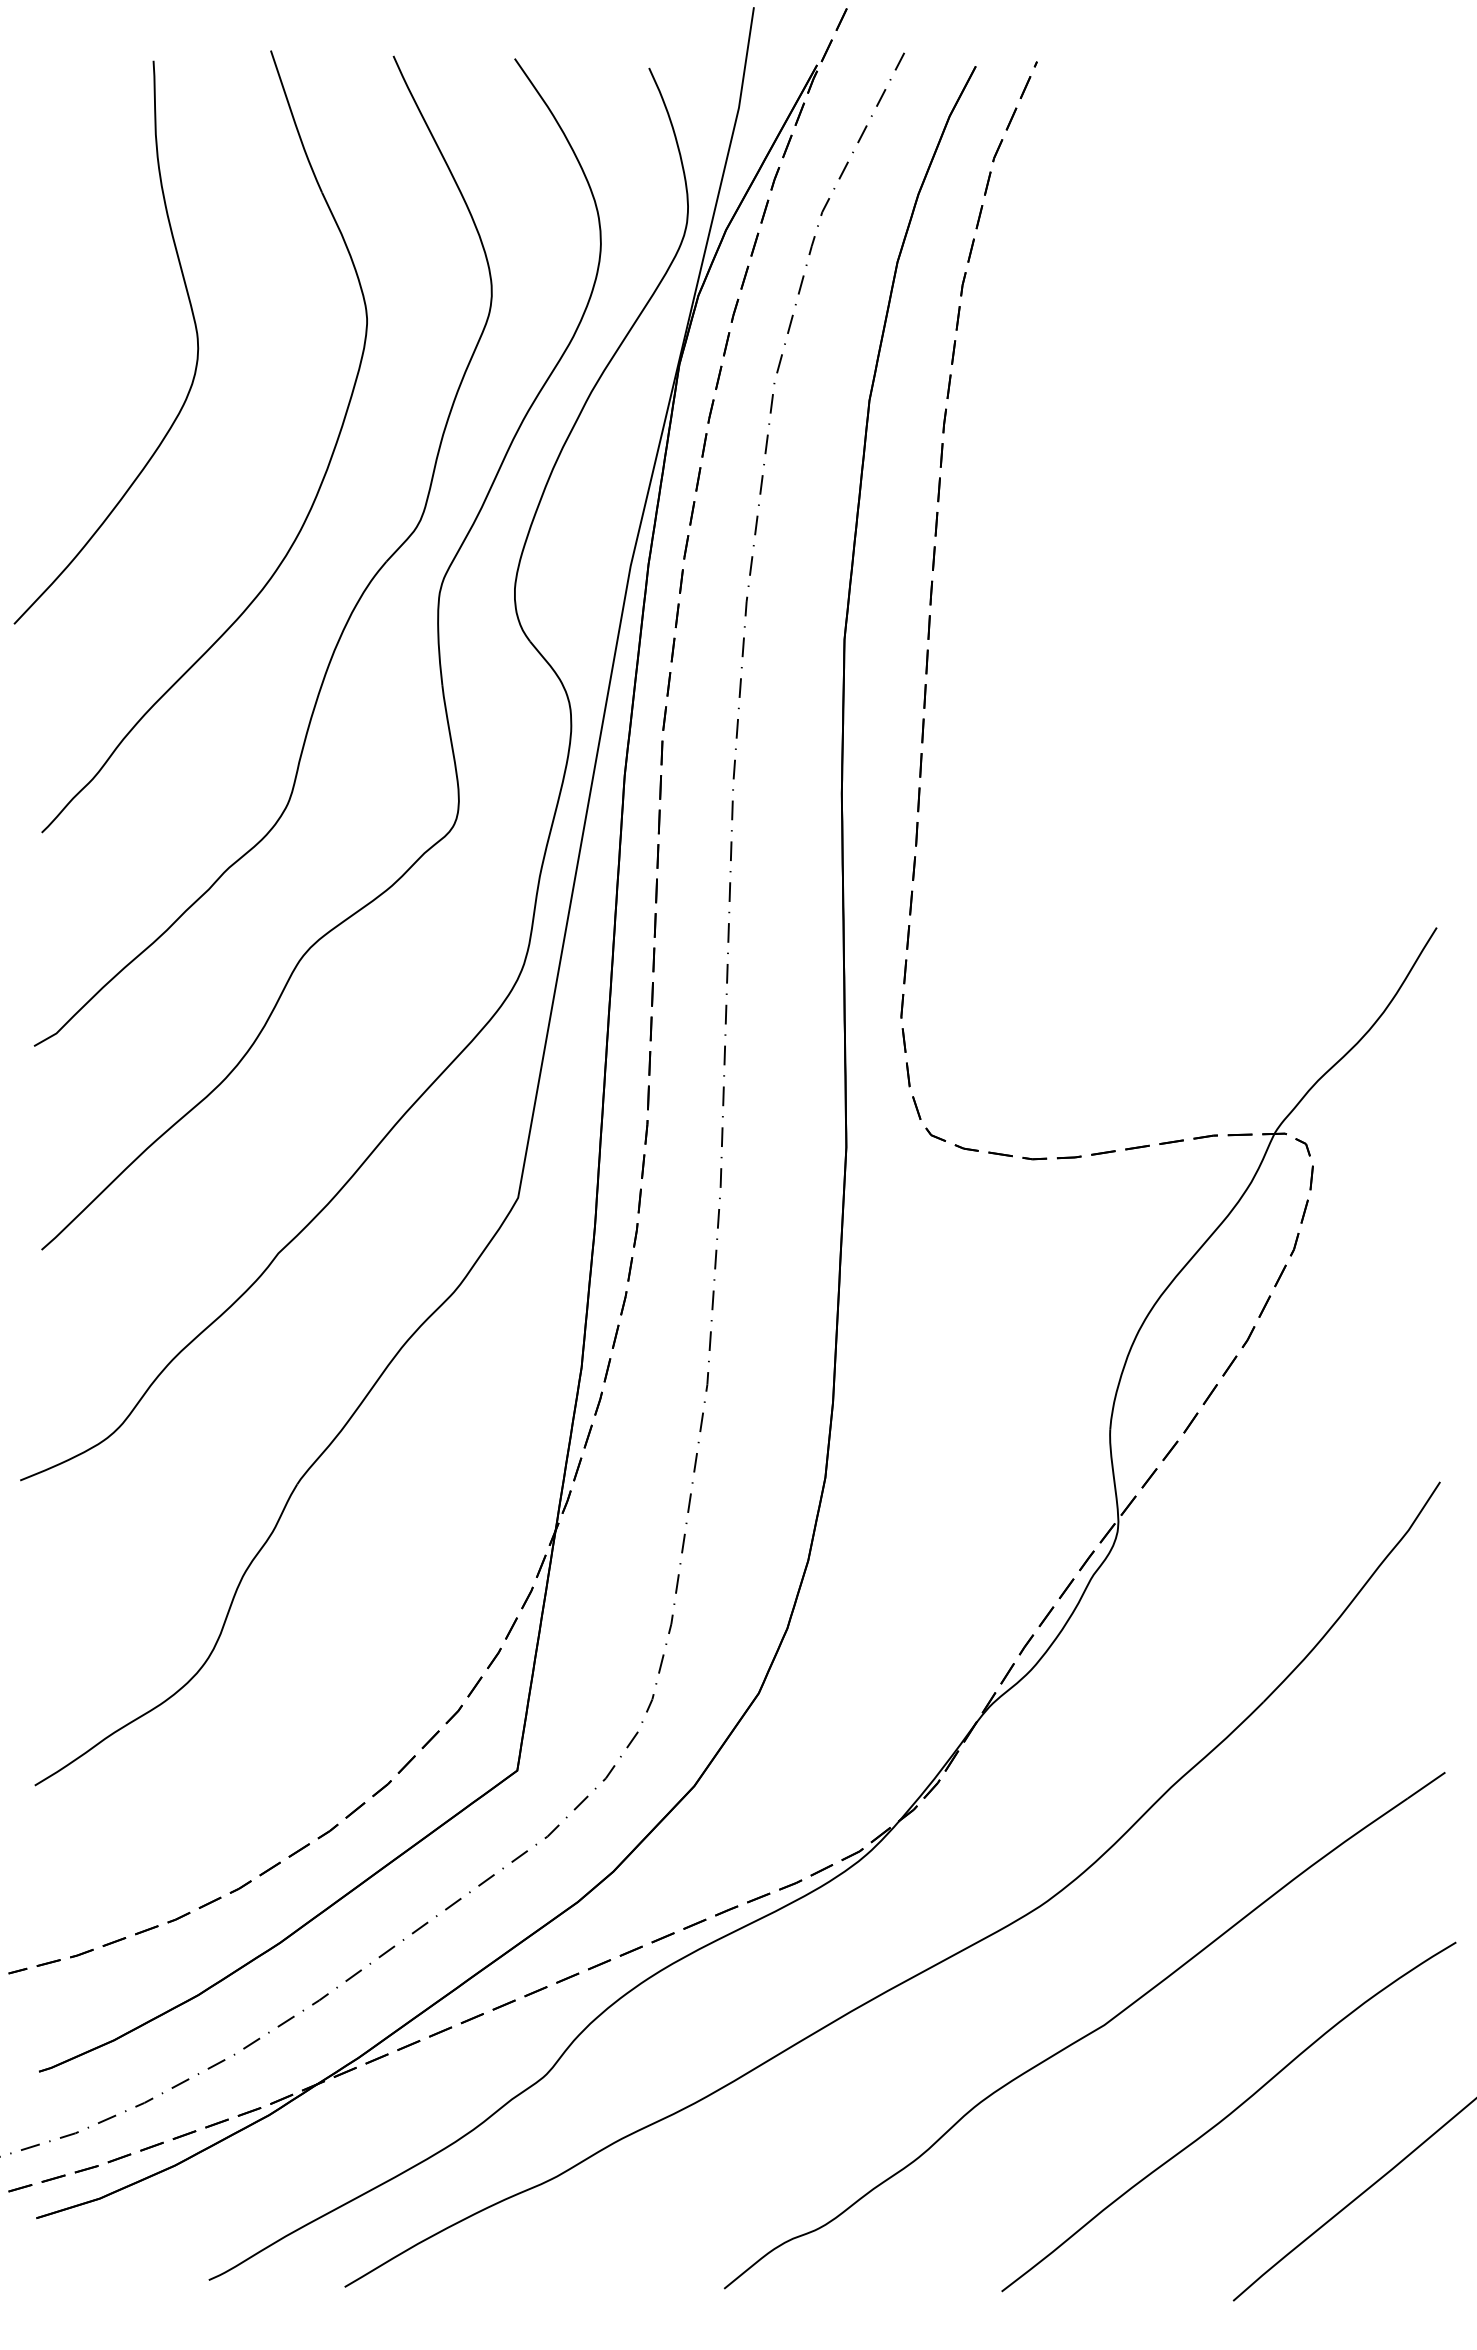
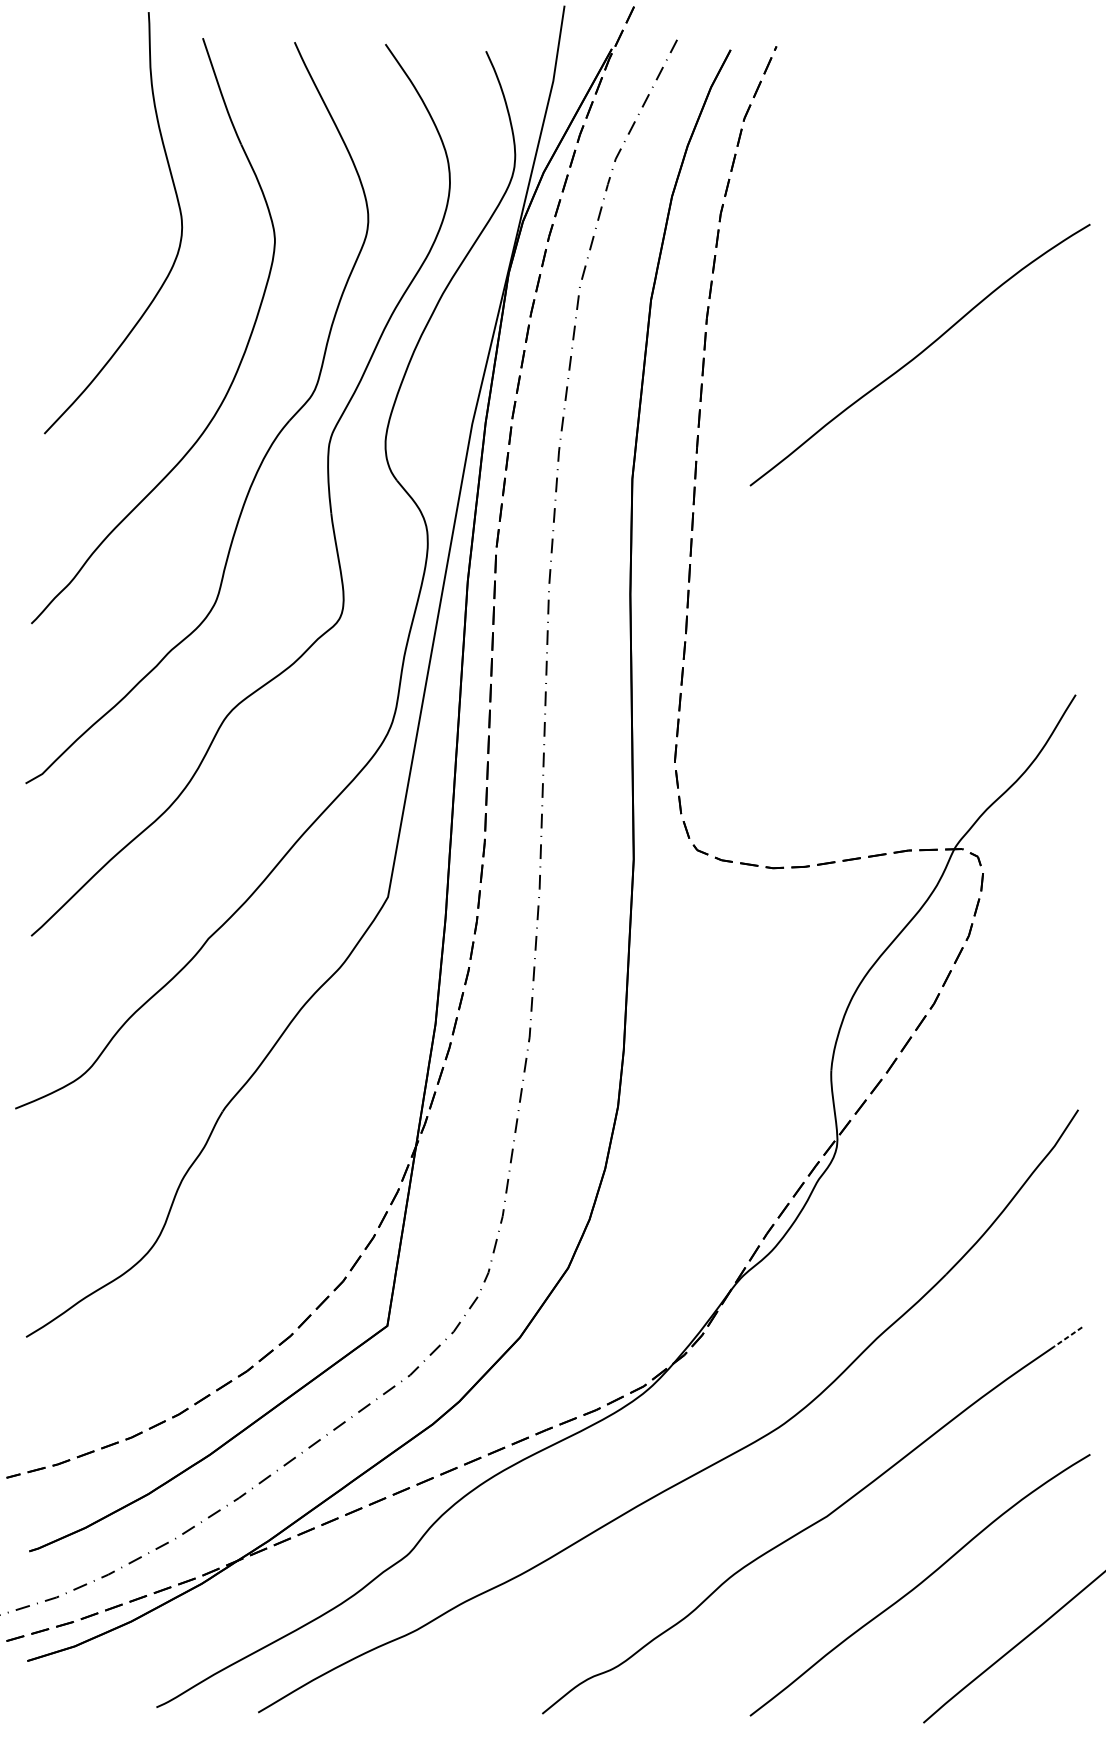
curve: (193, 321) -> (178, 207), moved
curve: (1228, 473) -> (919, 354), added
line: (1426, 1785) -> (1068, 1337), solid -> dashed

